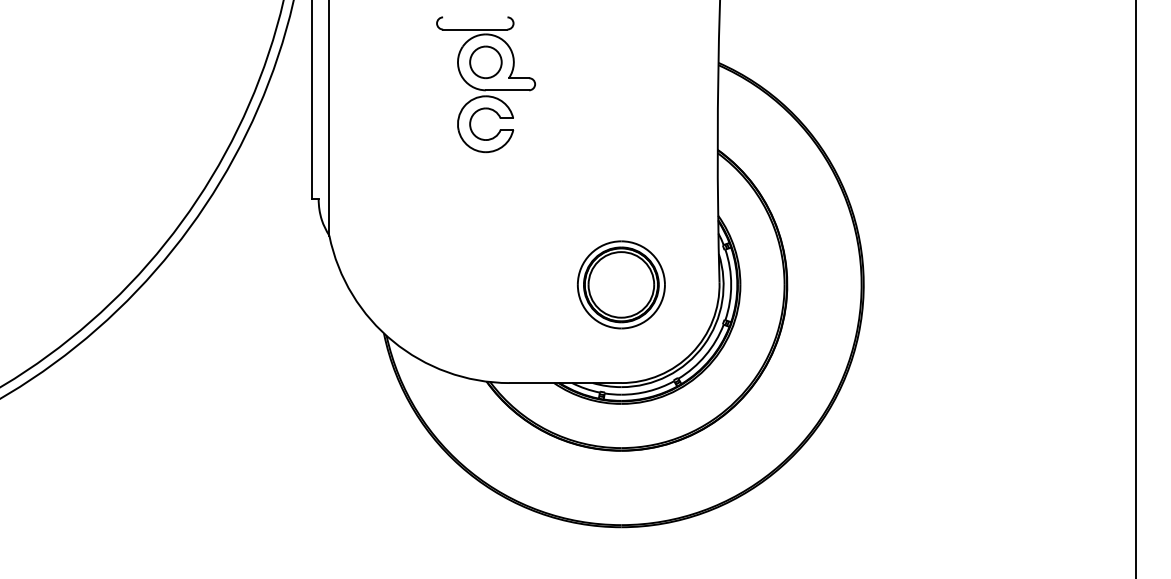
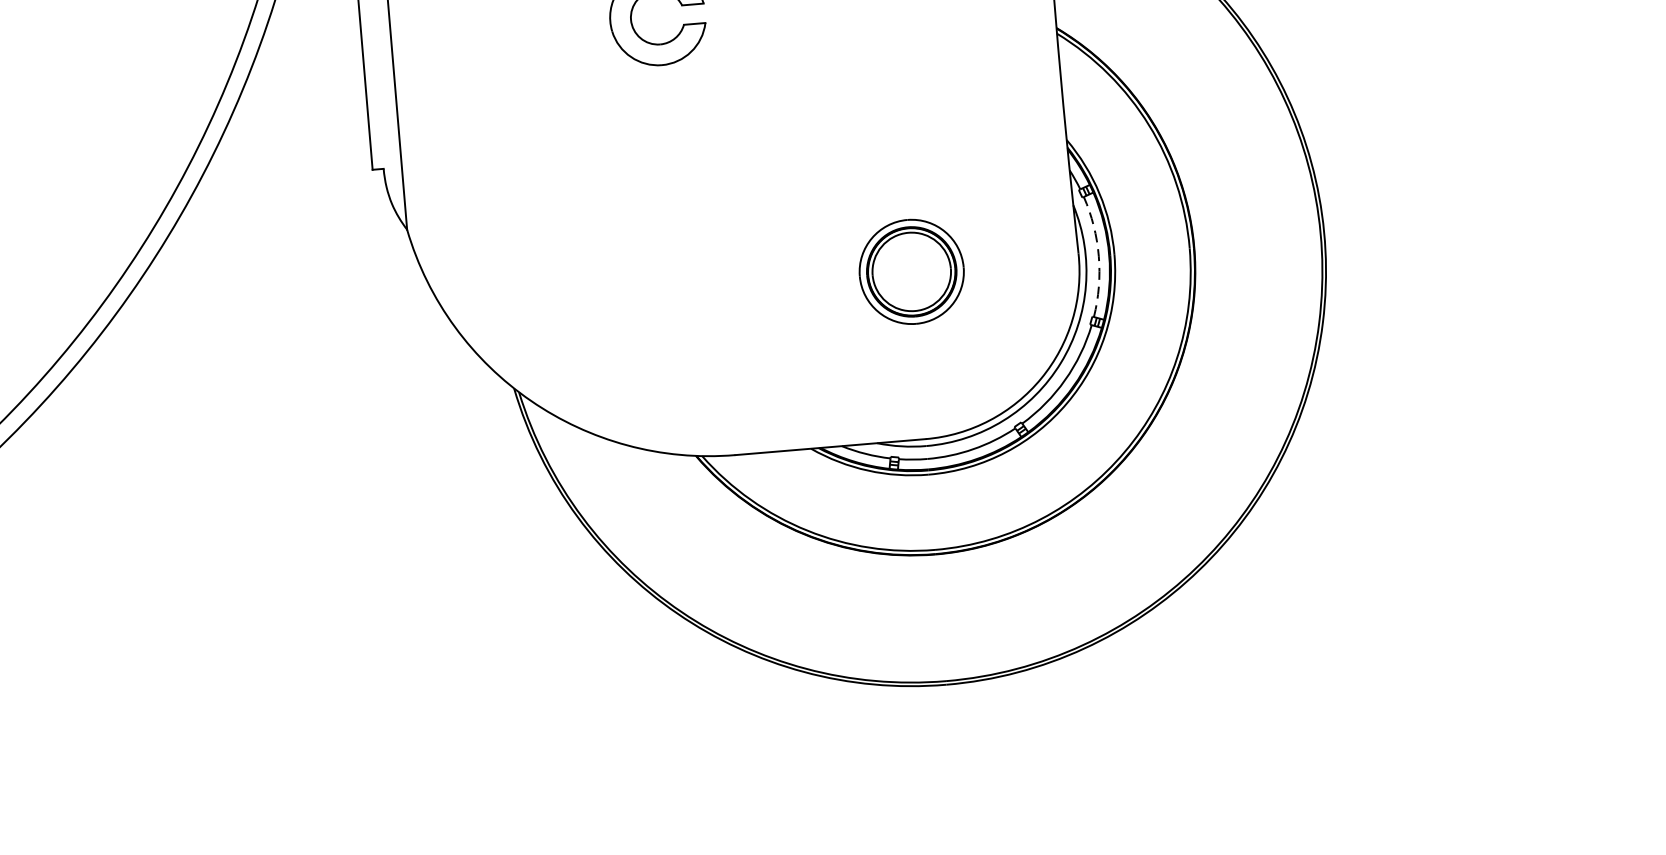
part: (621, 284) -> (911, 271), size x0.7
arc: (731, 284) -> (1099, 255), solid -> dashed

